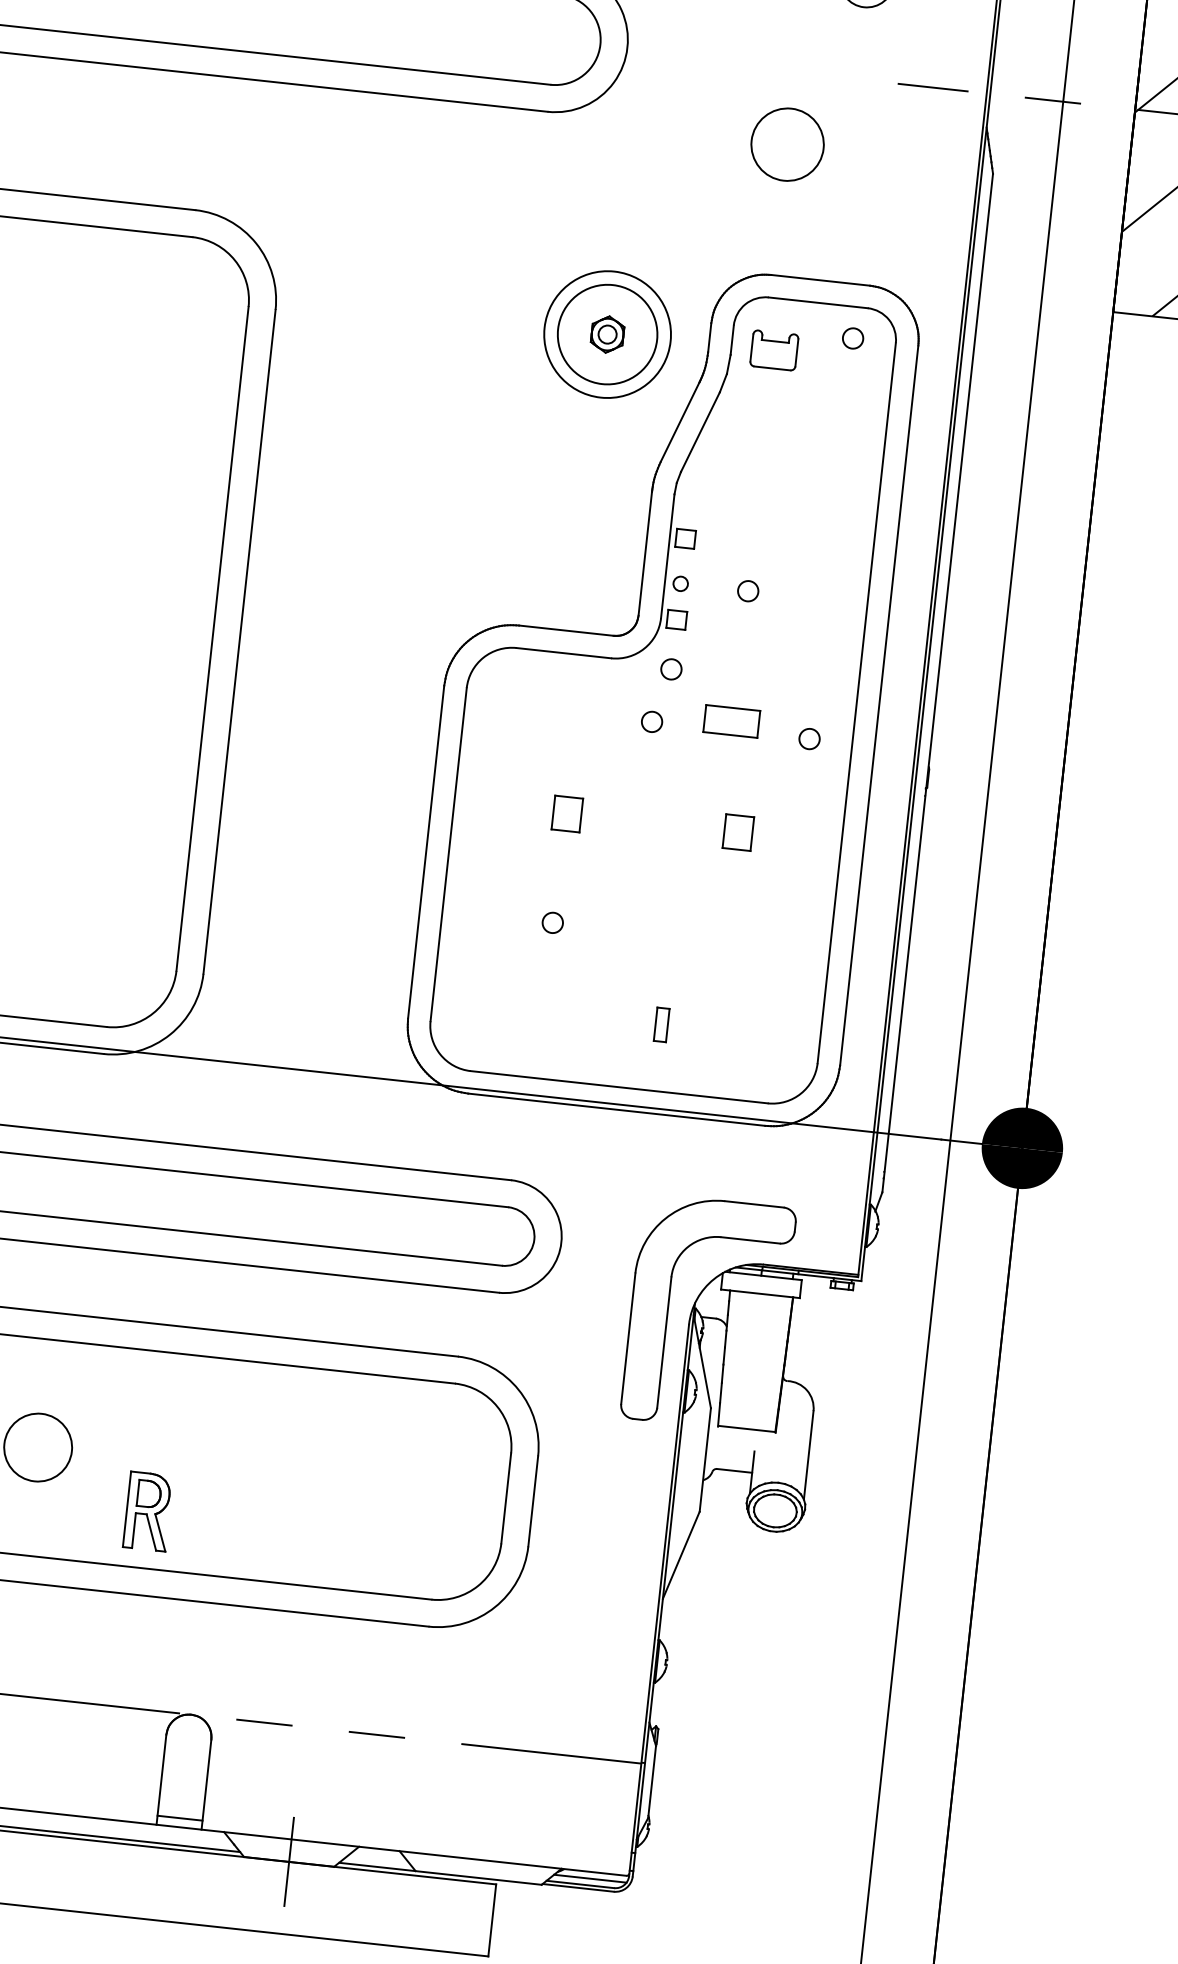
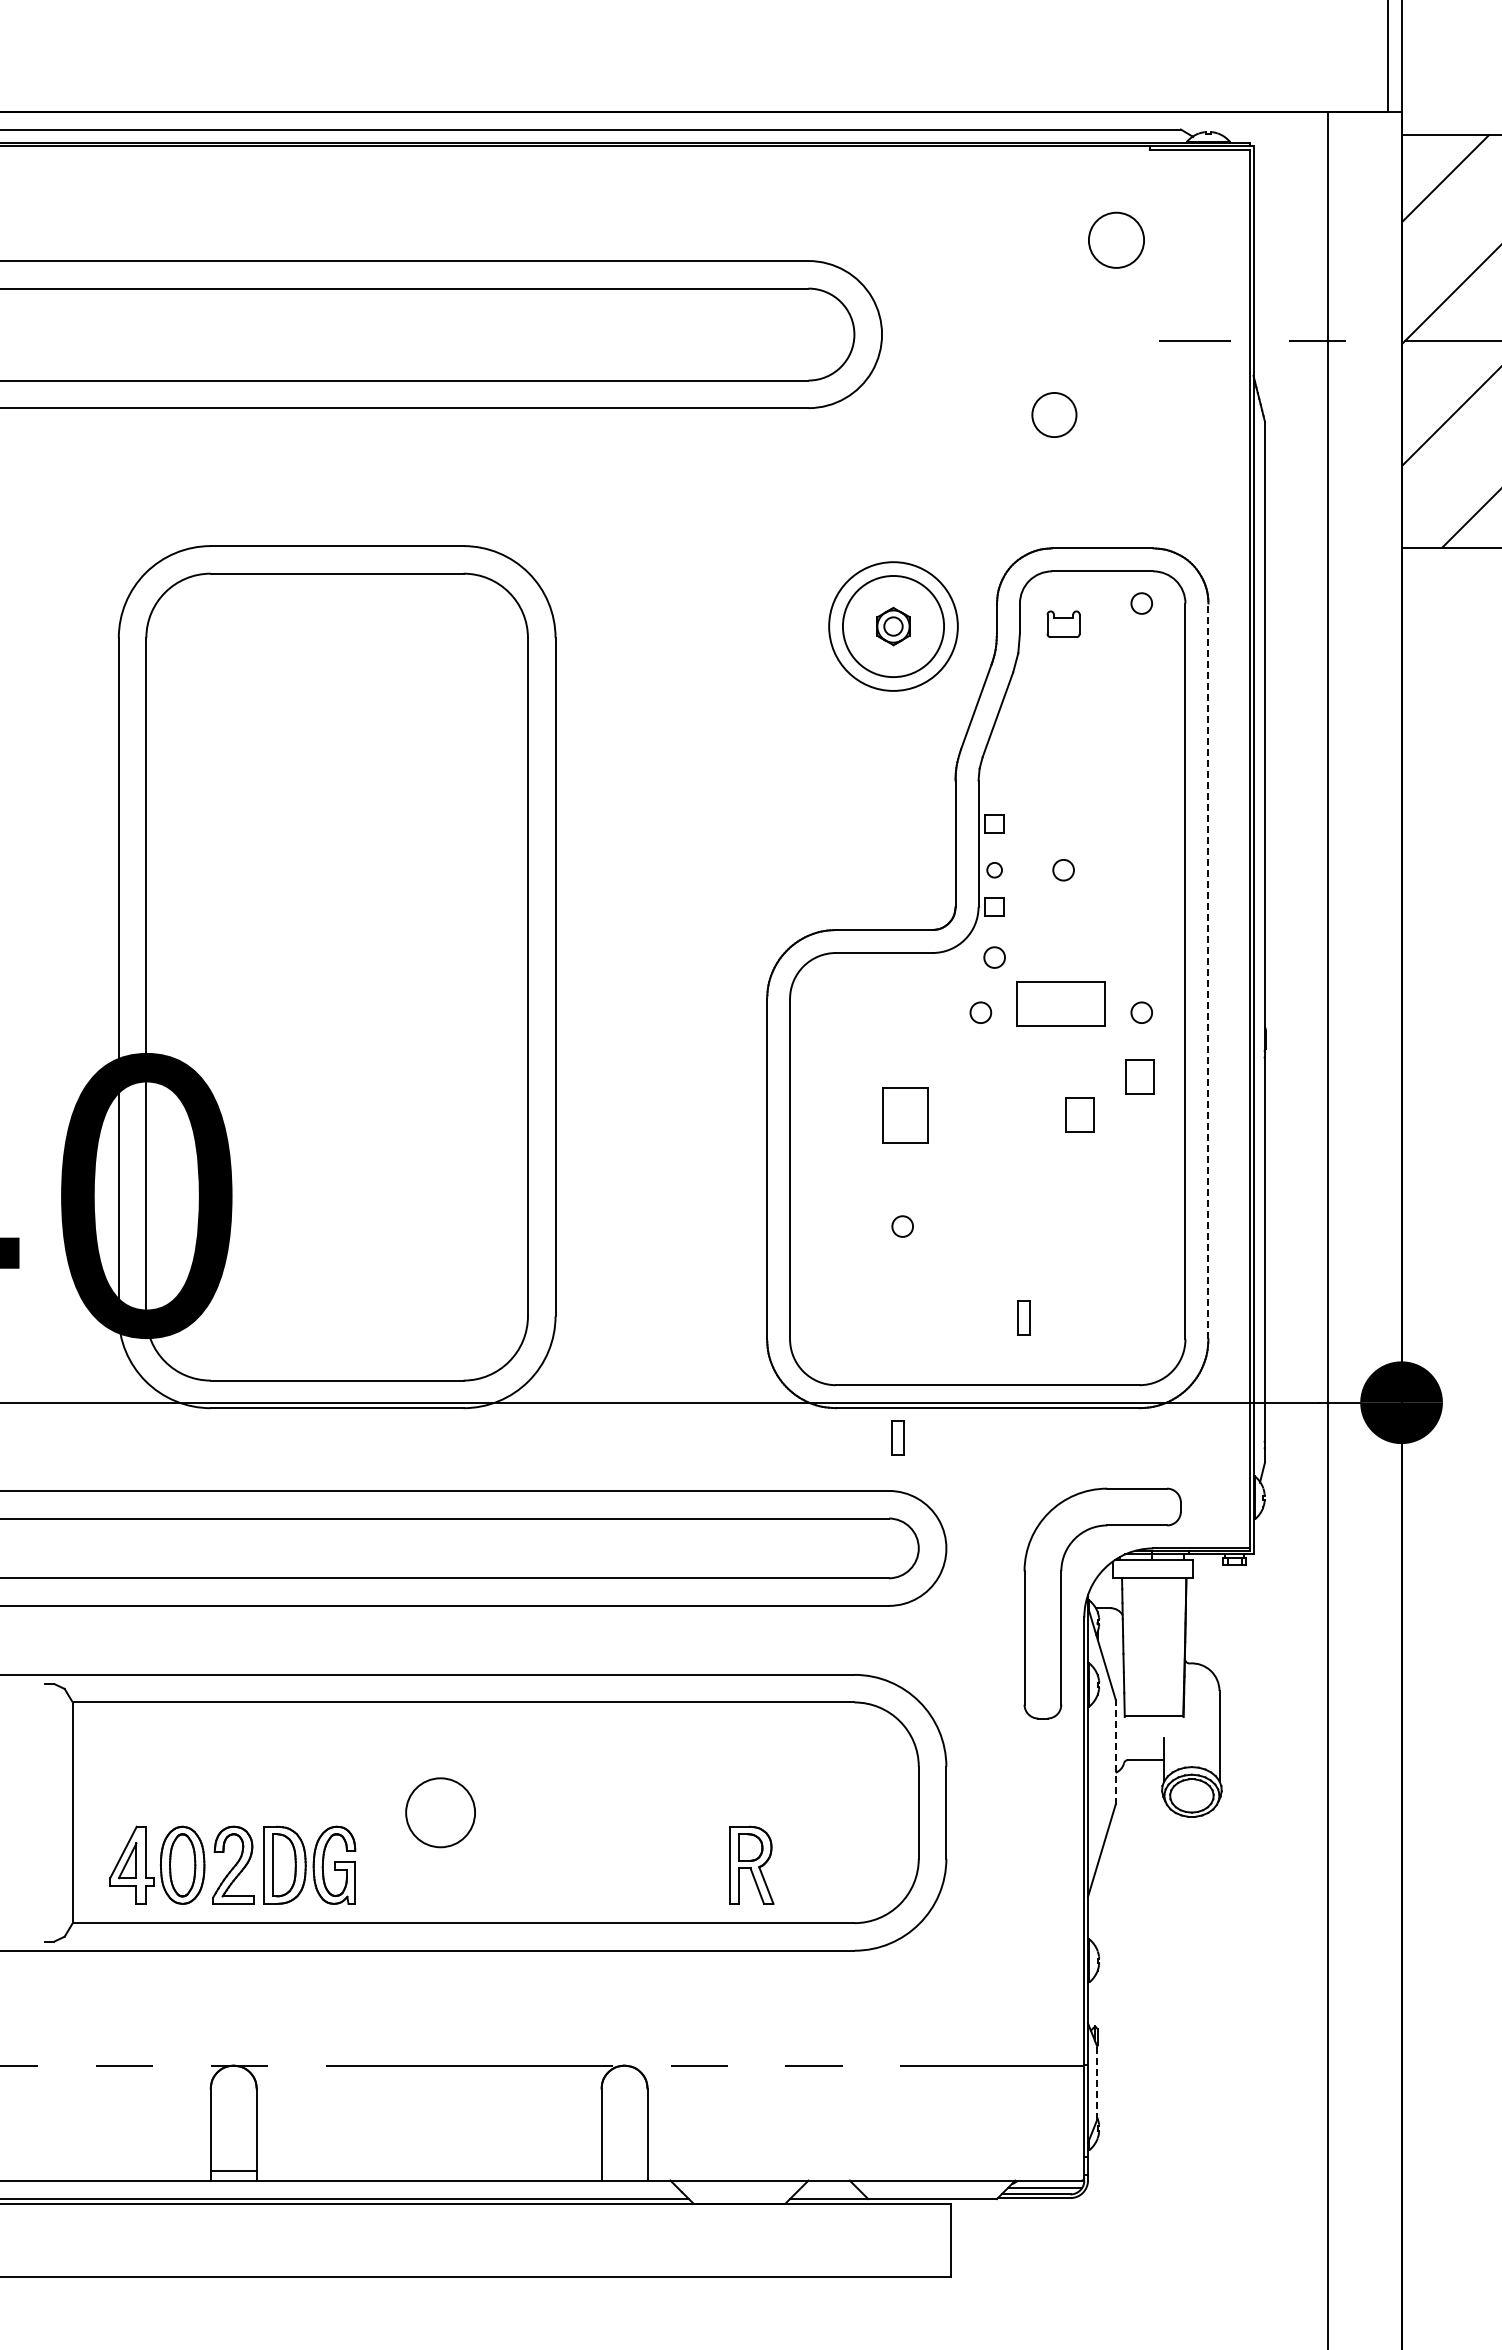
circle: (787, 144) -> (1054, 414), size x0.6
part: (774, 350) -> (1063, 624), size x0.7
line: (879, 705) -> (1208, 971), solid -> dashed
part: (731, 721) -> (1061, 1003), size x1.6
part: (800, 801) -> (1139, 1076), added
part: (567, 813) -> (905, 1114), size x1.6
part: (525, 1128) -> (897, 1437), added
line: (705, 1460) -> (1115, 1752), solid -> dashed
part: (148, 1510) -> (751, 1864), moved
line: (652, 1782) -> (1097, 2083), solid -> dashed
line: (180, 1818) -> (624, 2171), removed
line: (289, 1861) -> (739, 2203), removed

